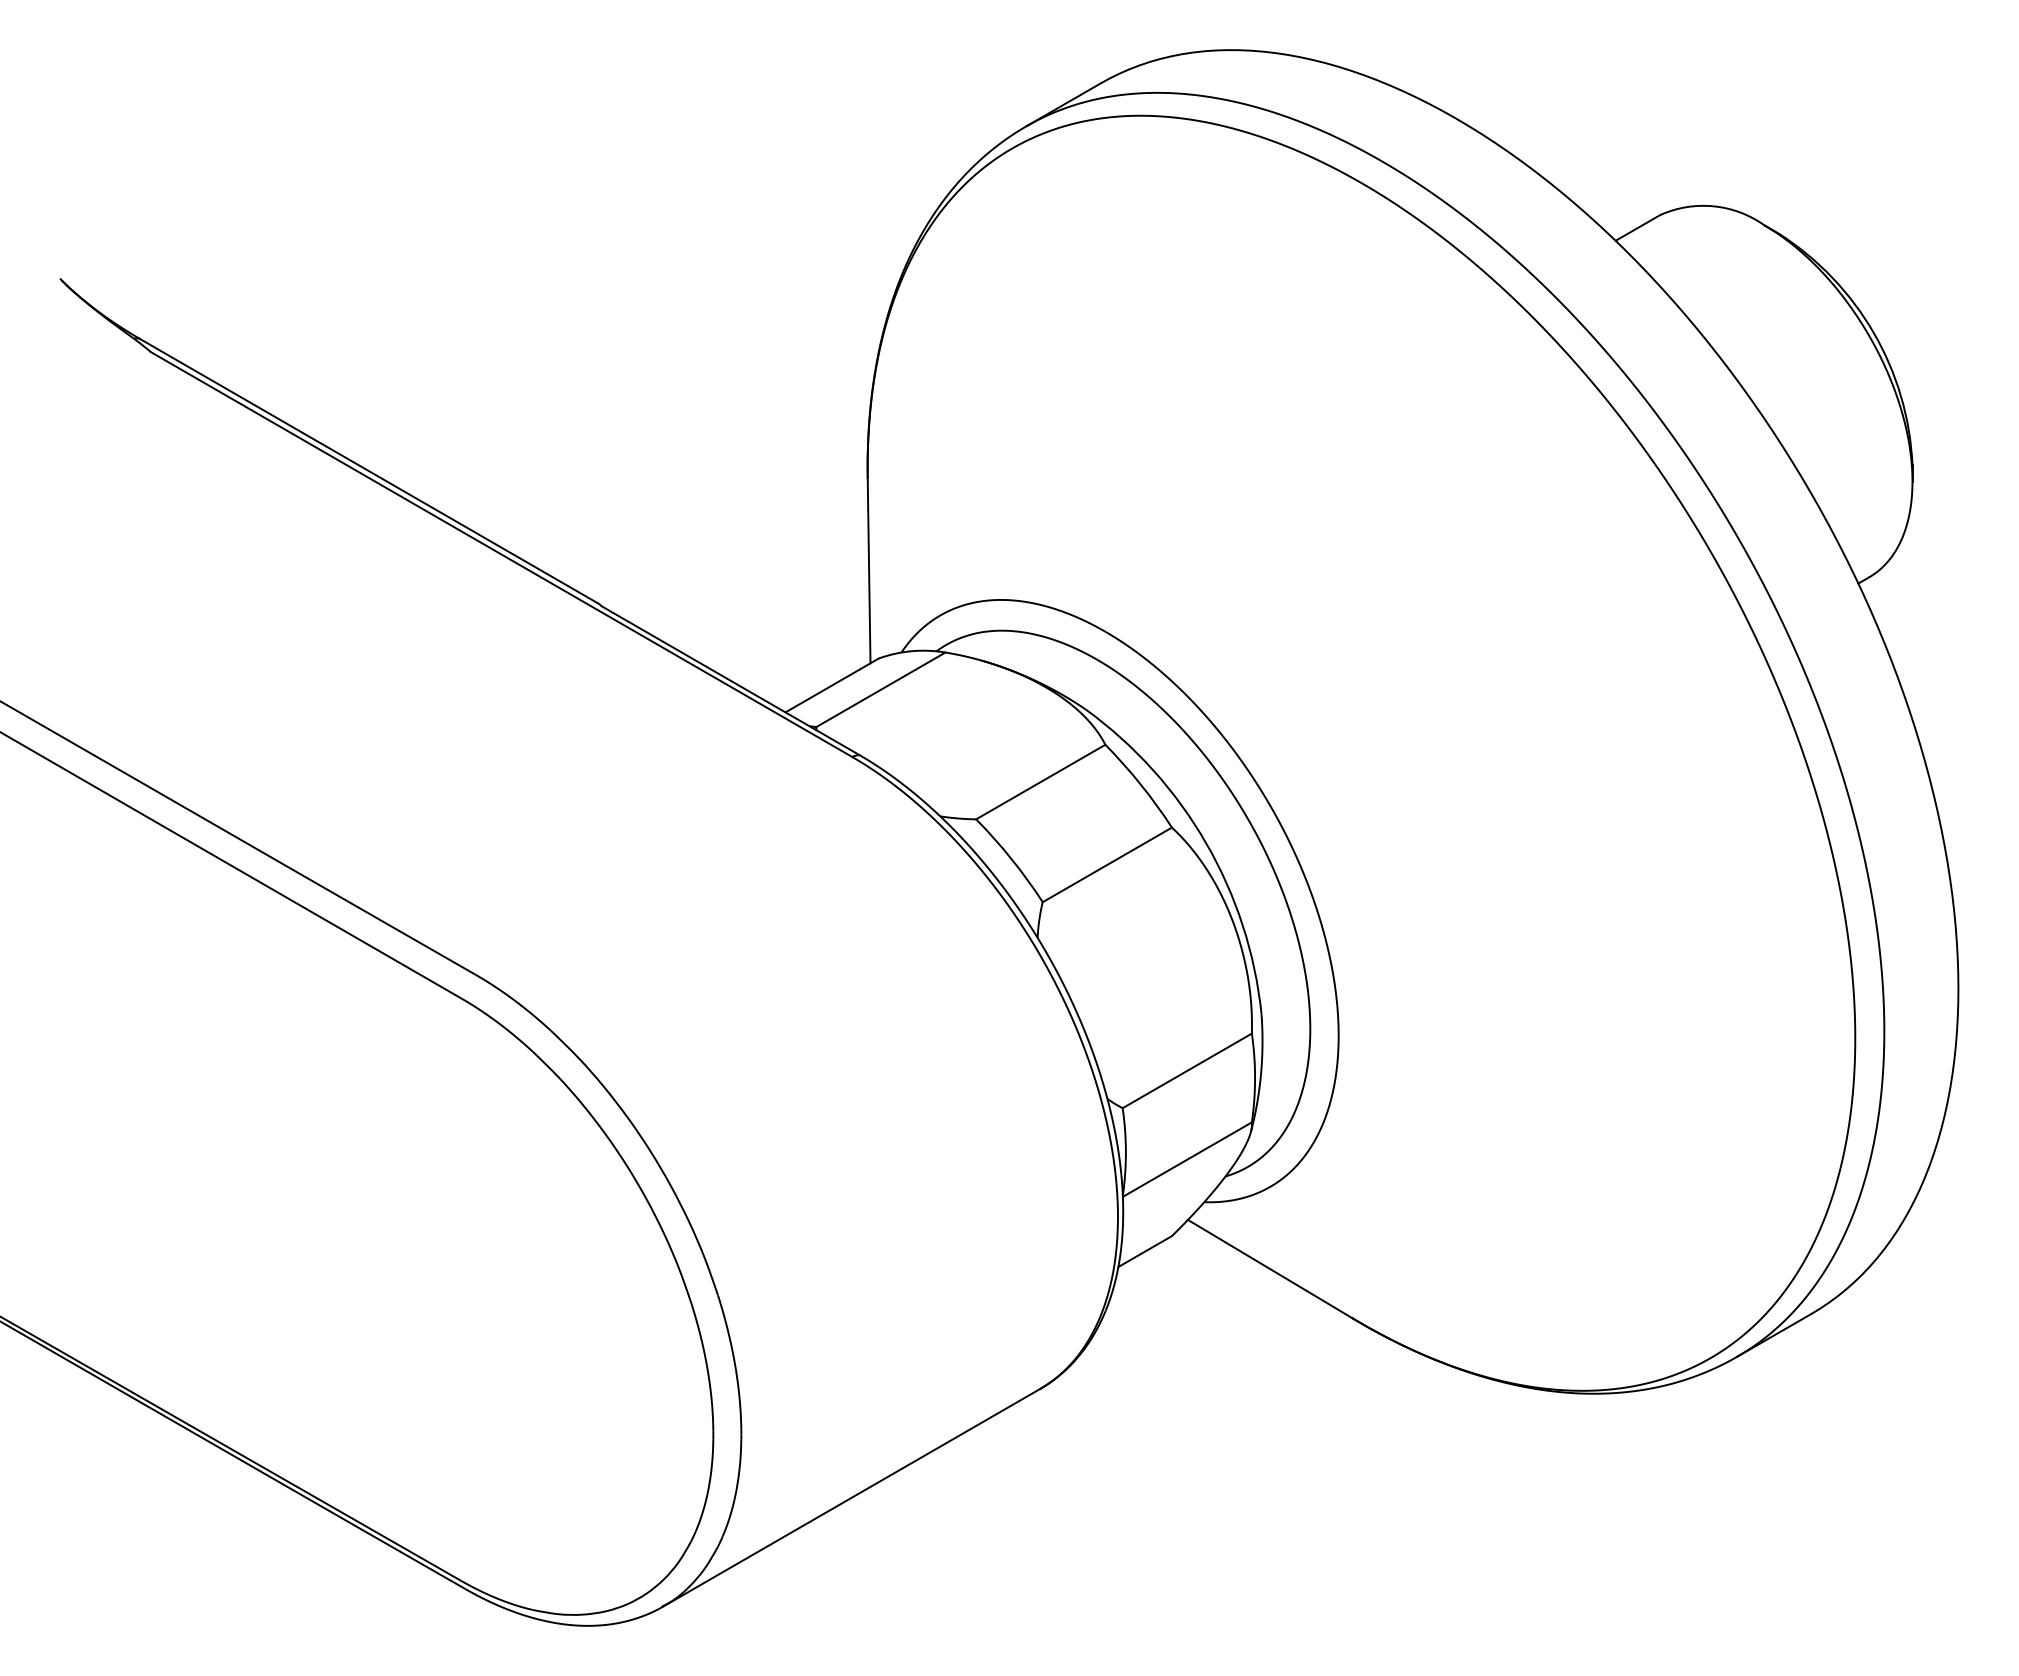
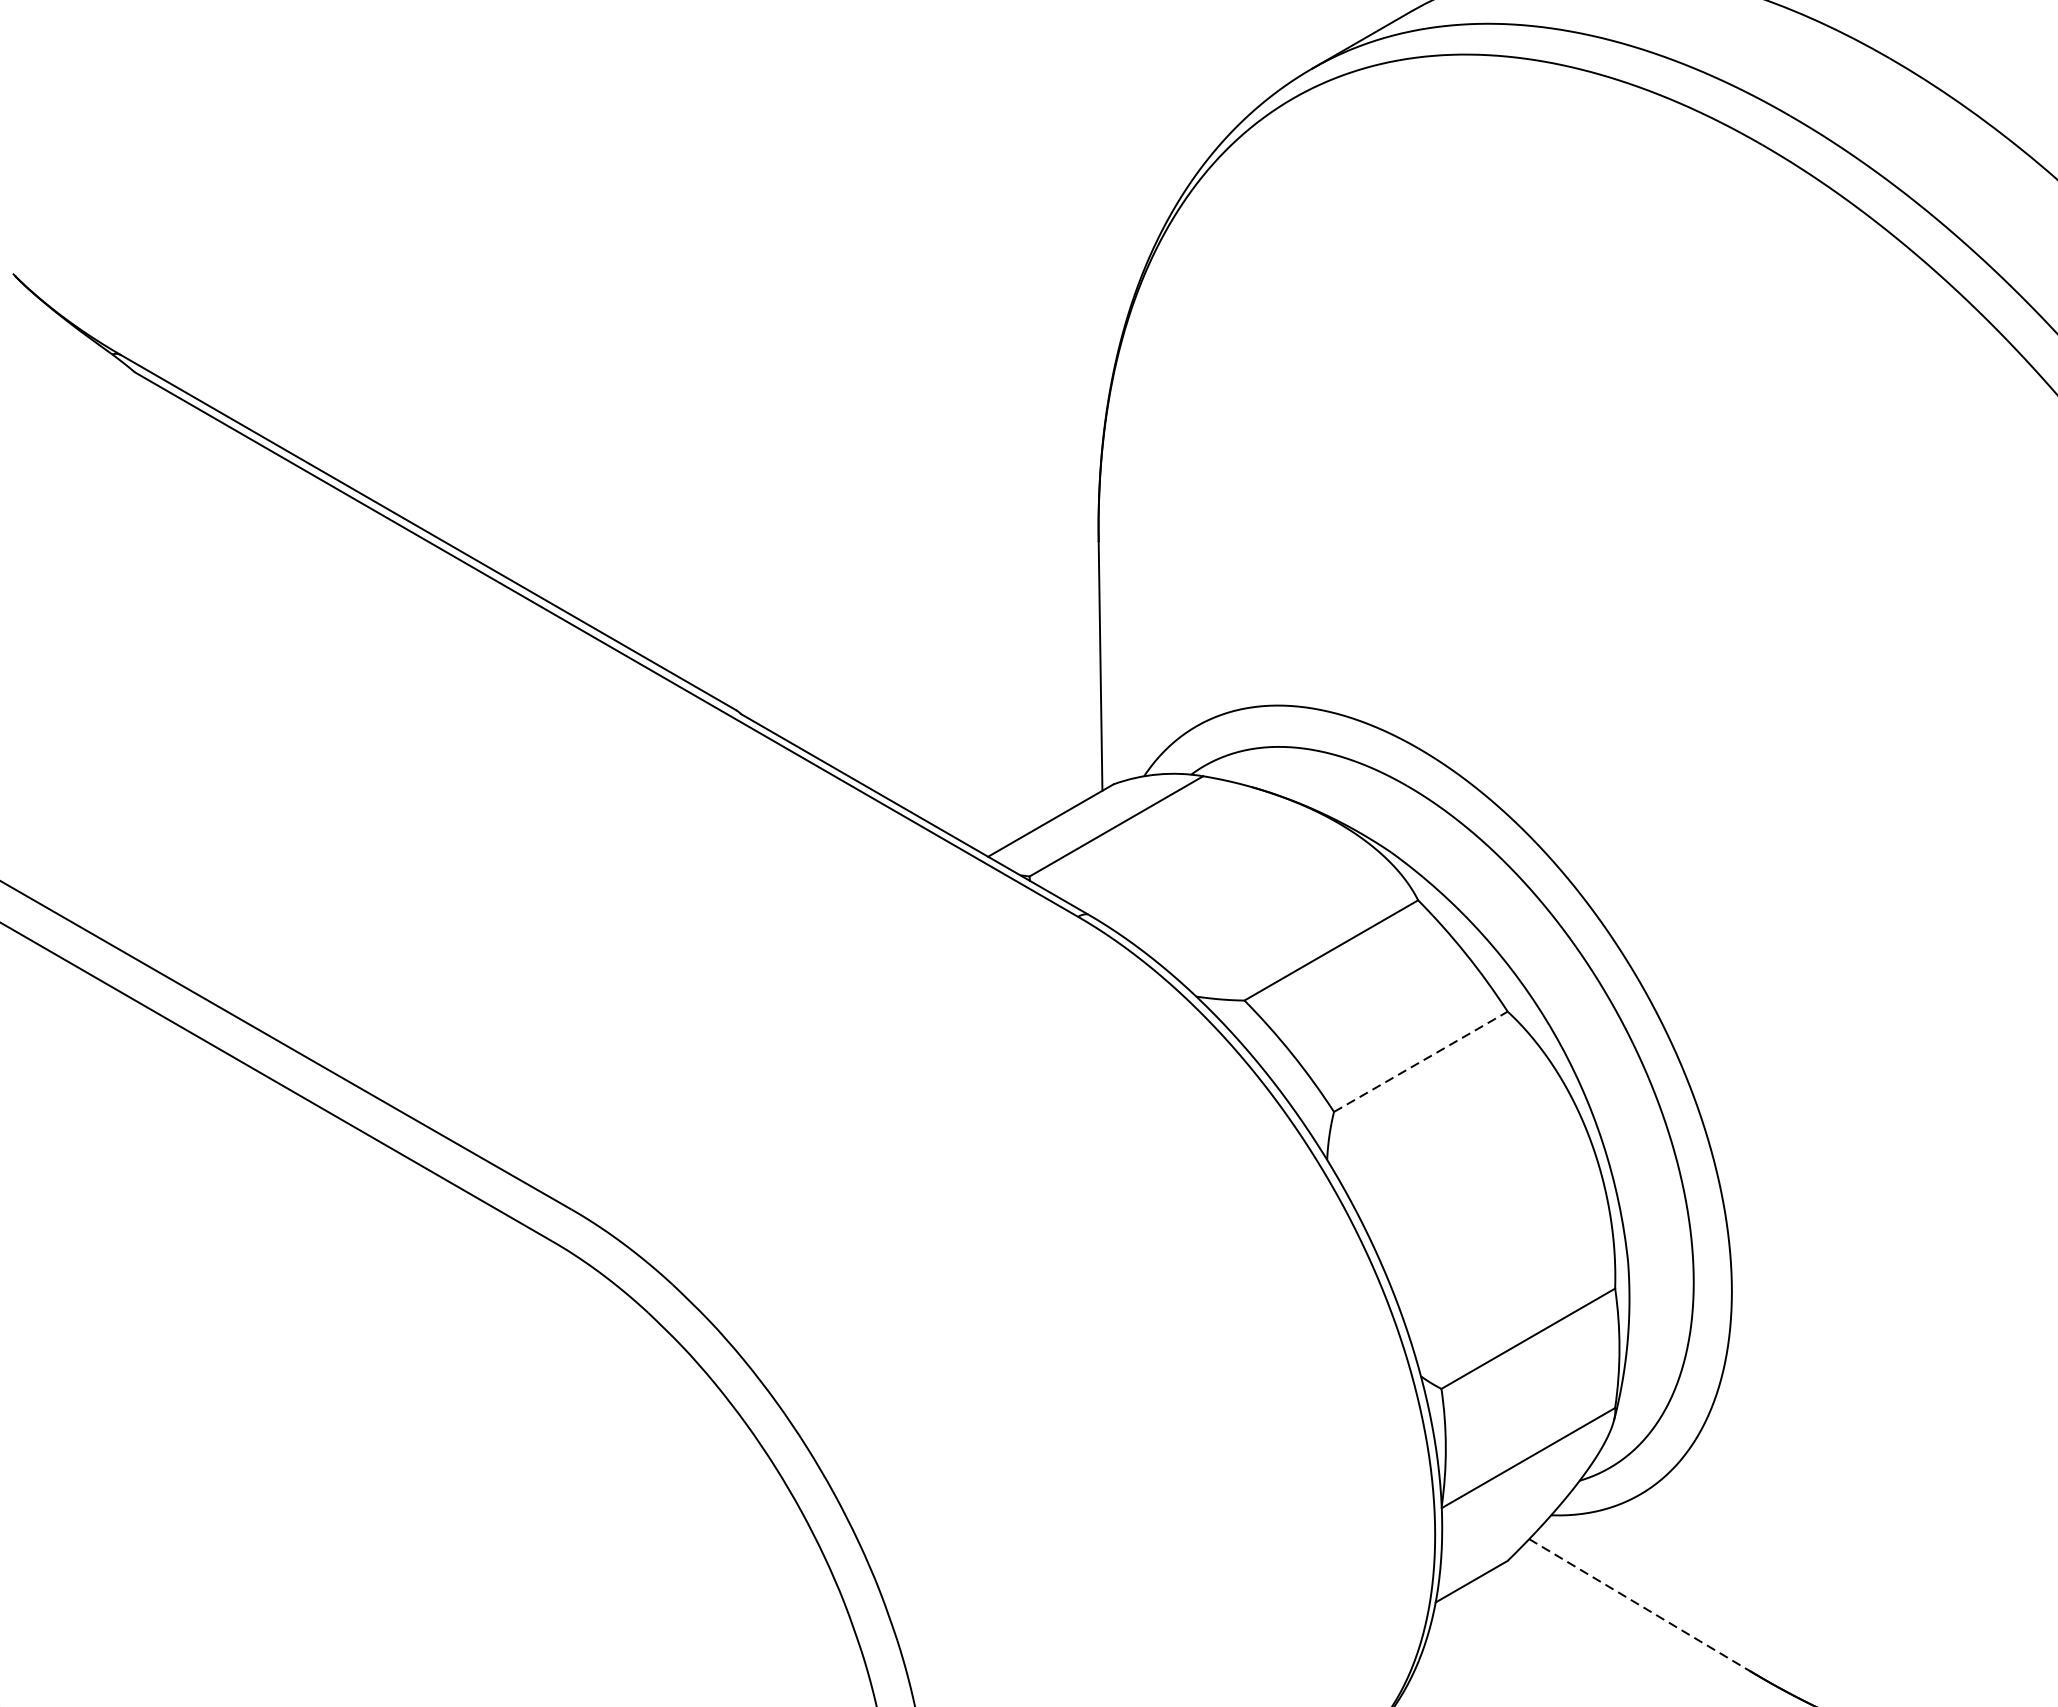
line: (1107, 864) -> (1421, 1061), solid -> dashed
line: (1270, 1269) -> (1640, 1605), solid -> dashed

